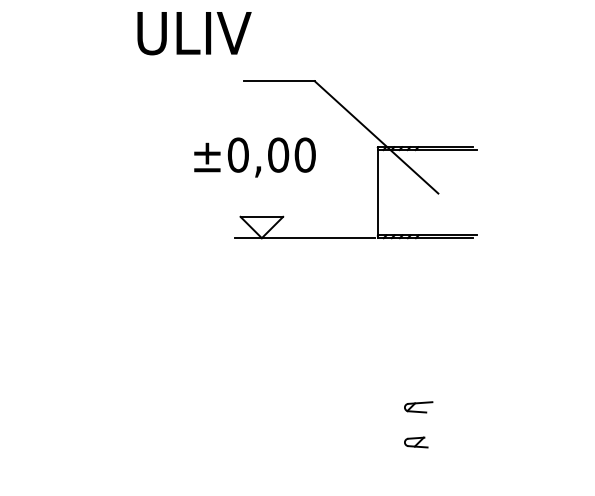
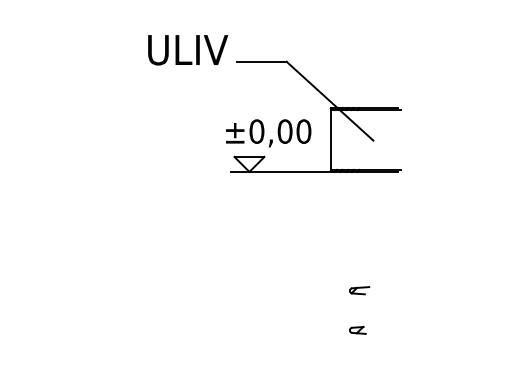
text: (195, 33) -> (188, 50), moved
text: (254, 157) -> (268, 133), moved
part: (415, 442) -> (357, 330), moved

